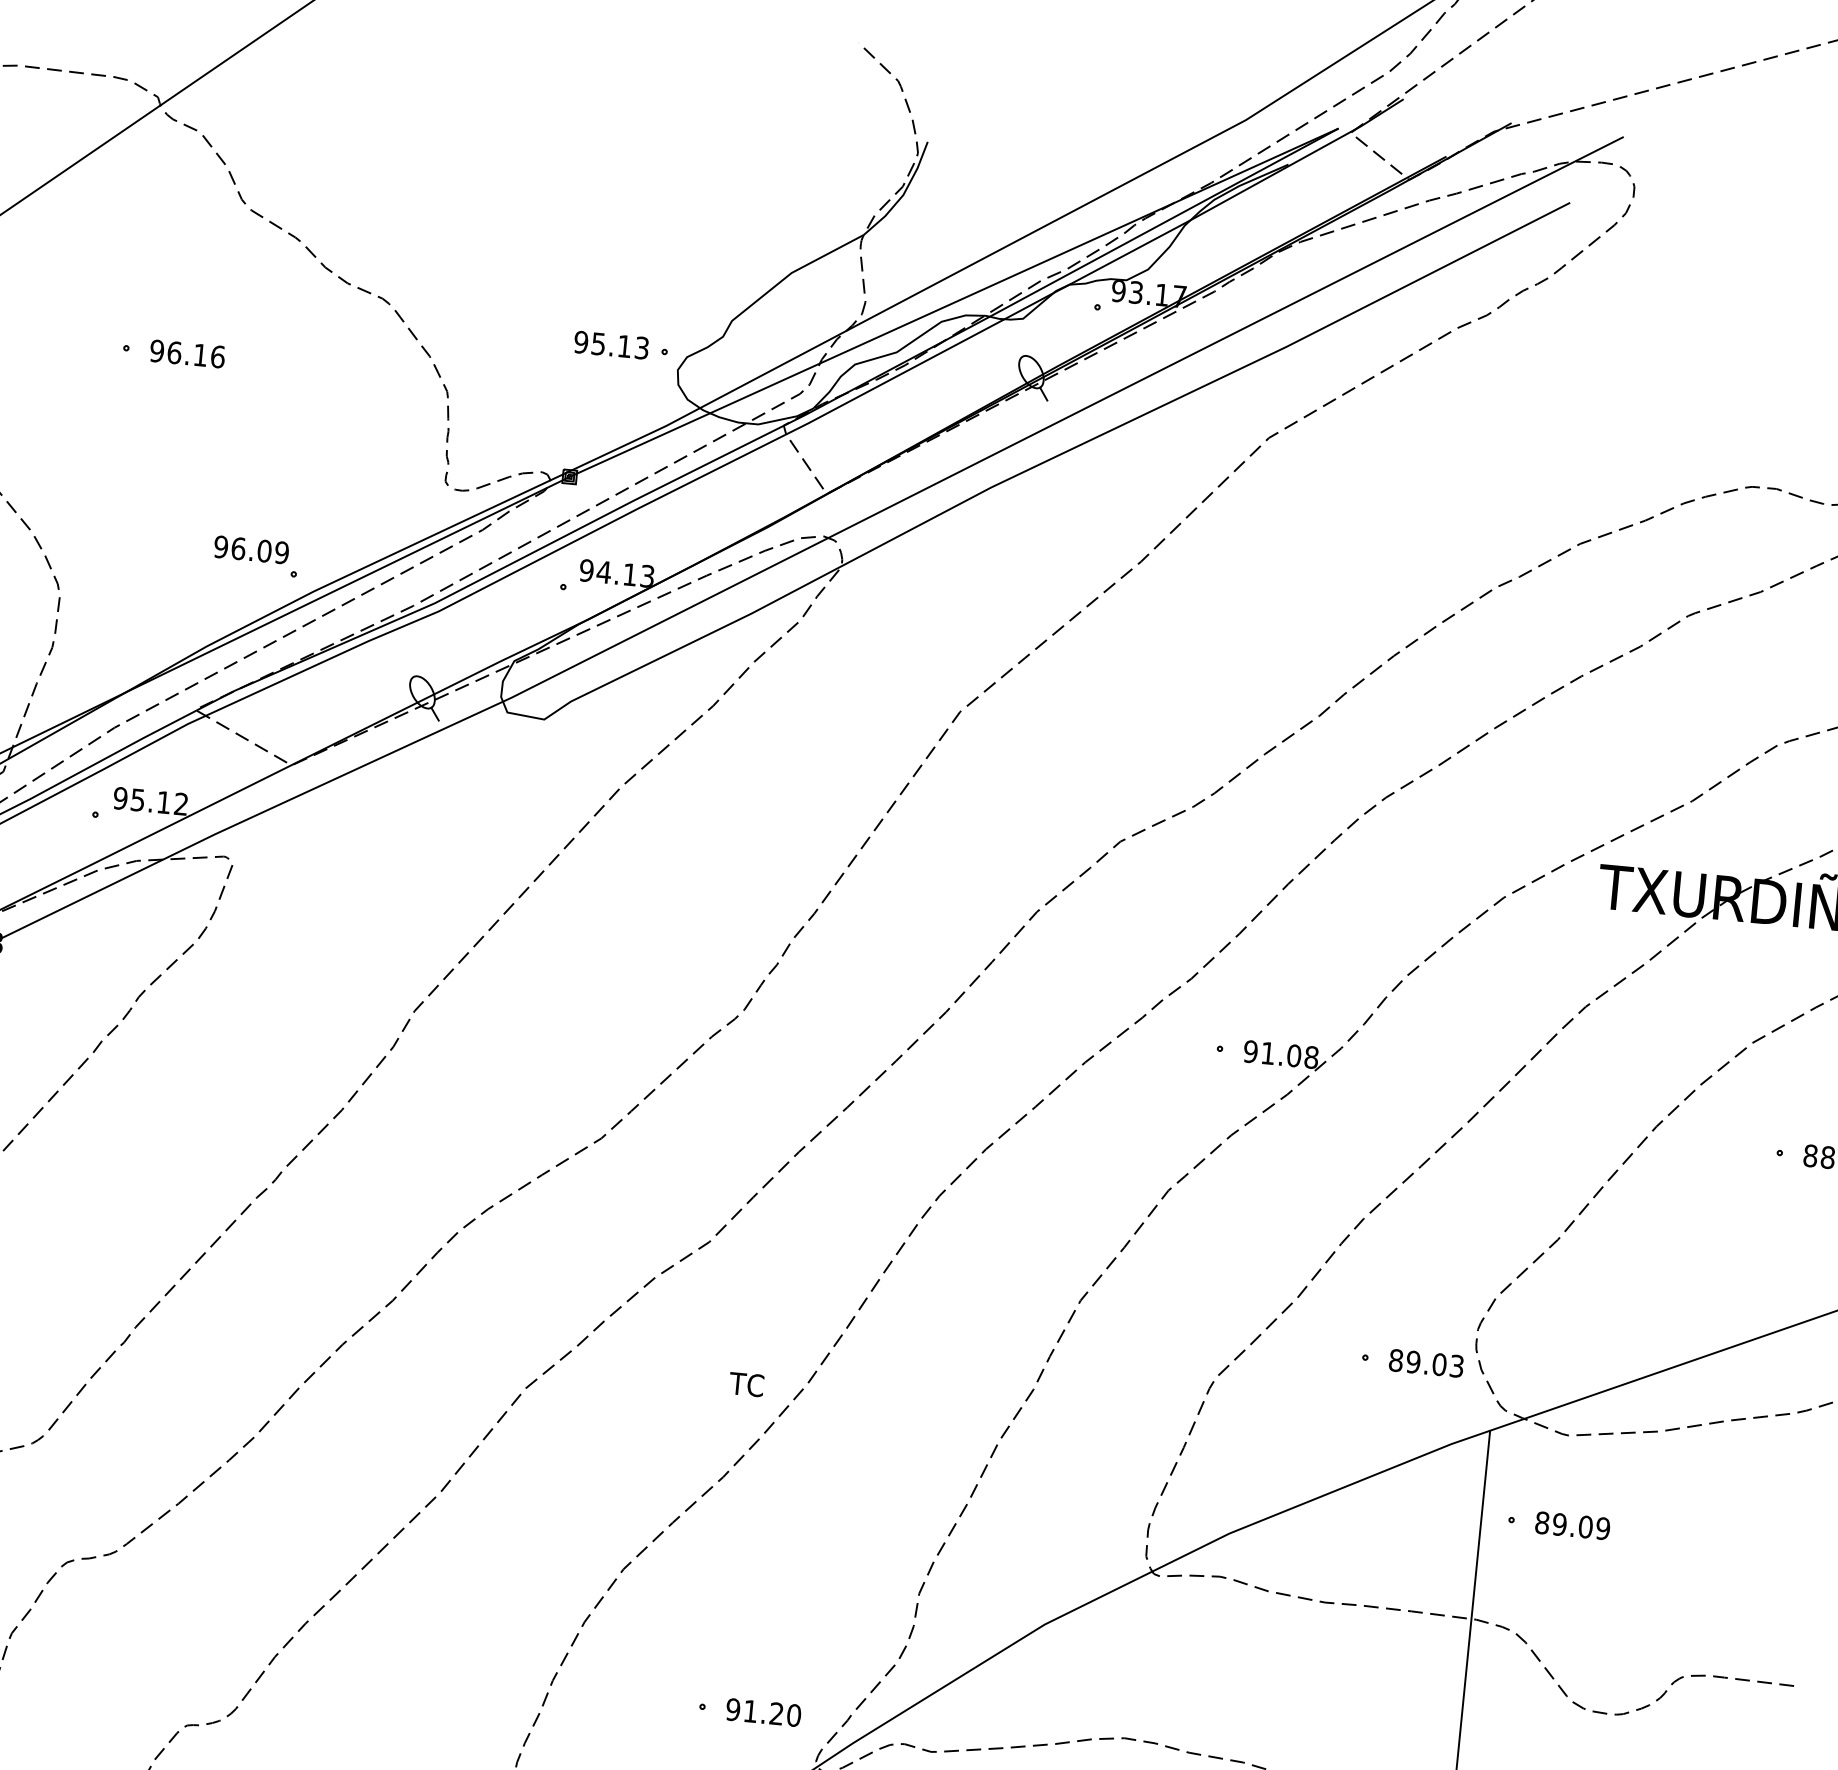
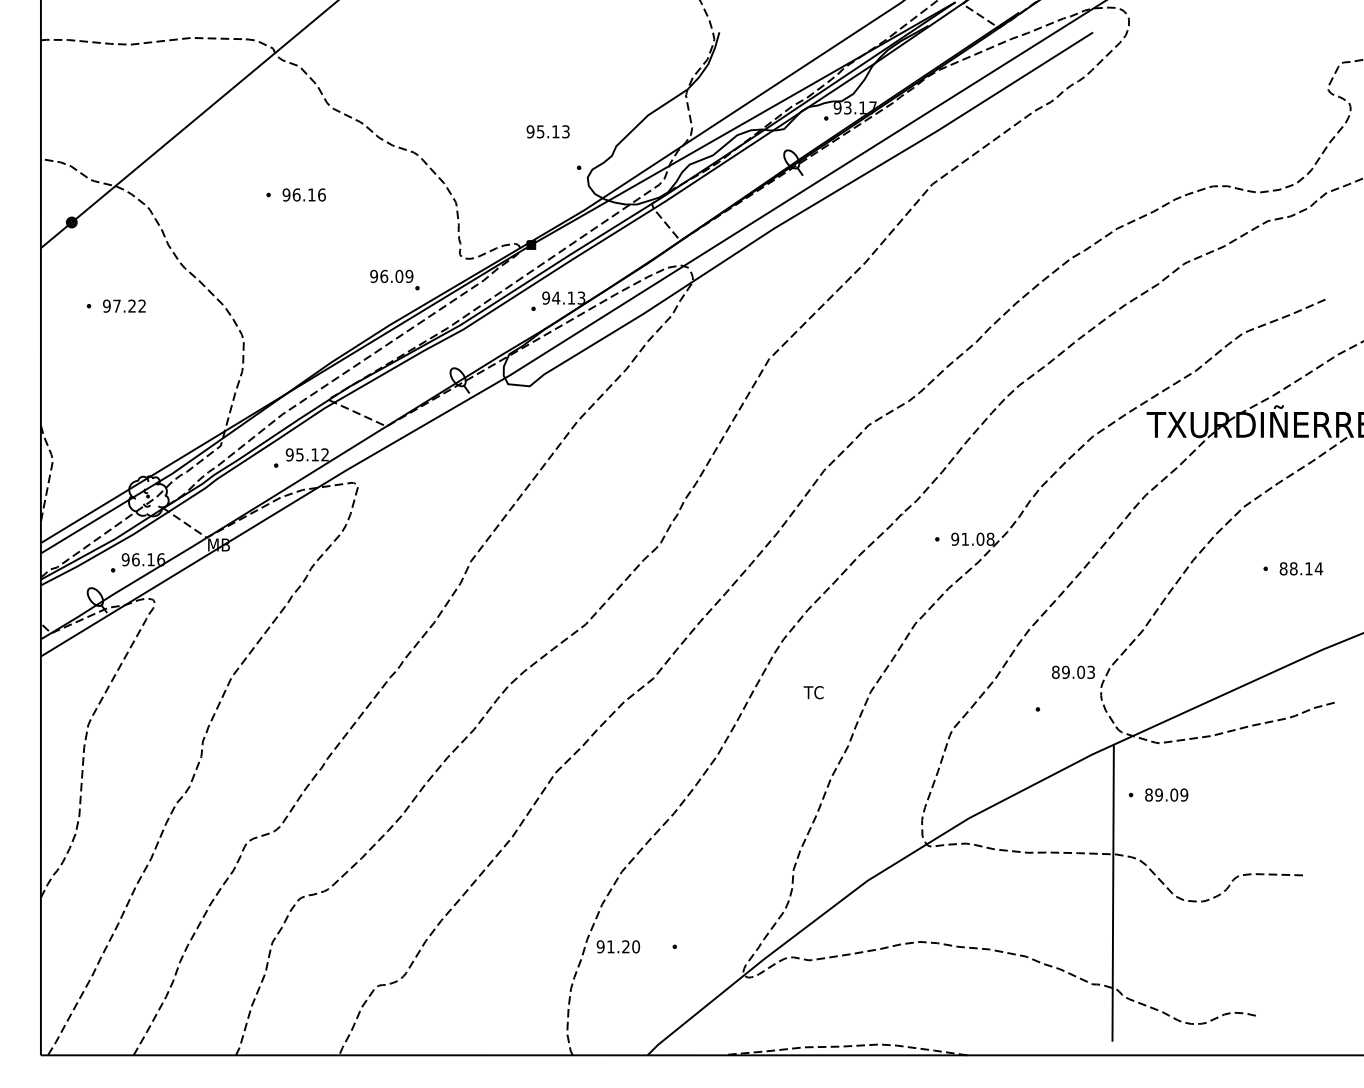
text: (610, 344) -> (547, 131), moved
part: (255, 555) -> (394, 279), moved
text: (1426, 1361) -> (1073, 671), moved
text: (746, 1384) -> (813, 692), moved
text: (763, 1712) -> (618, 946), moved

